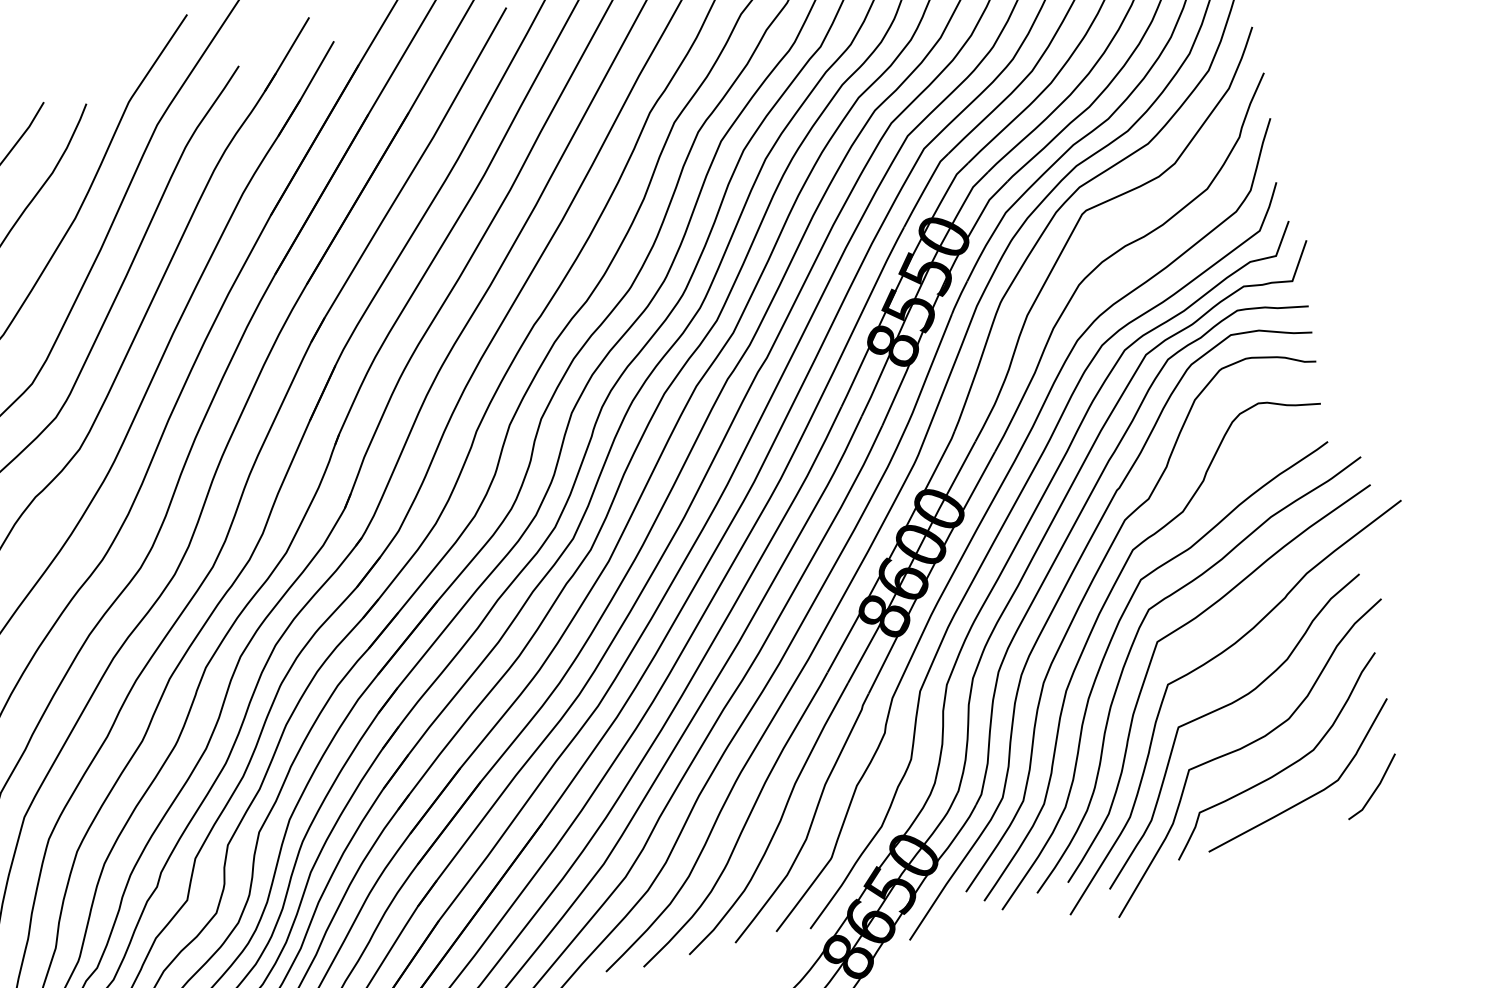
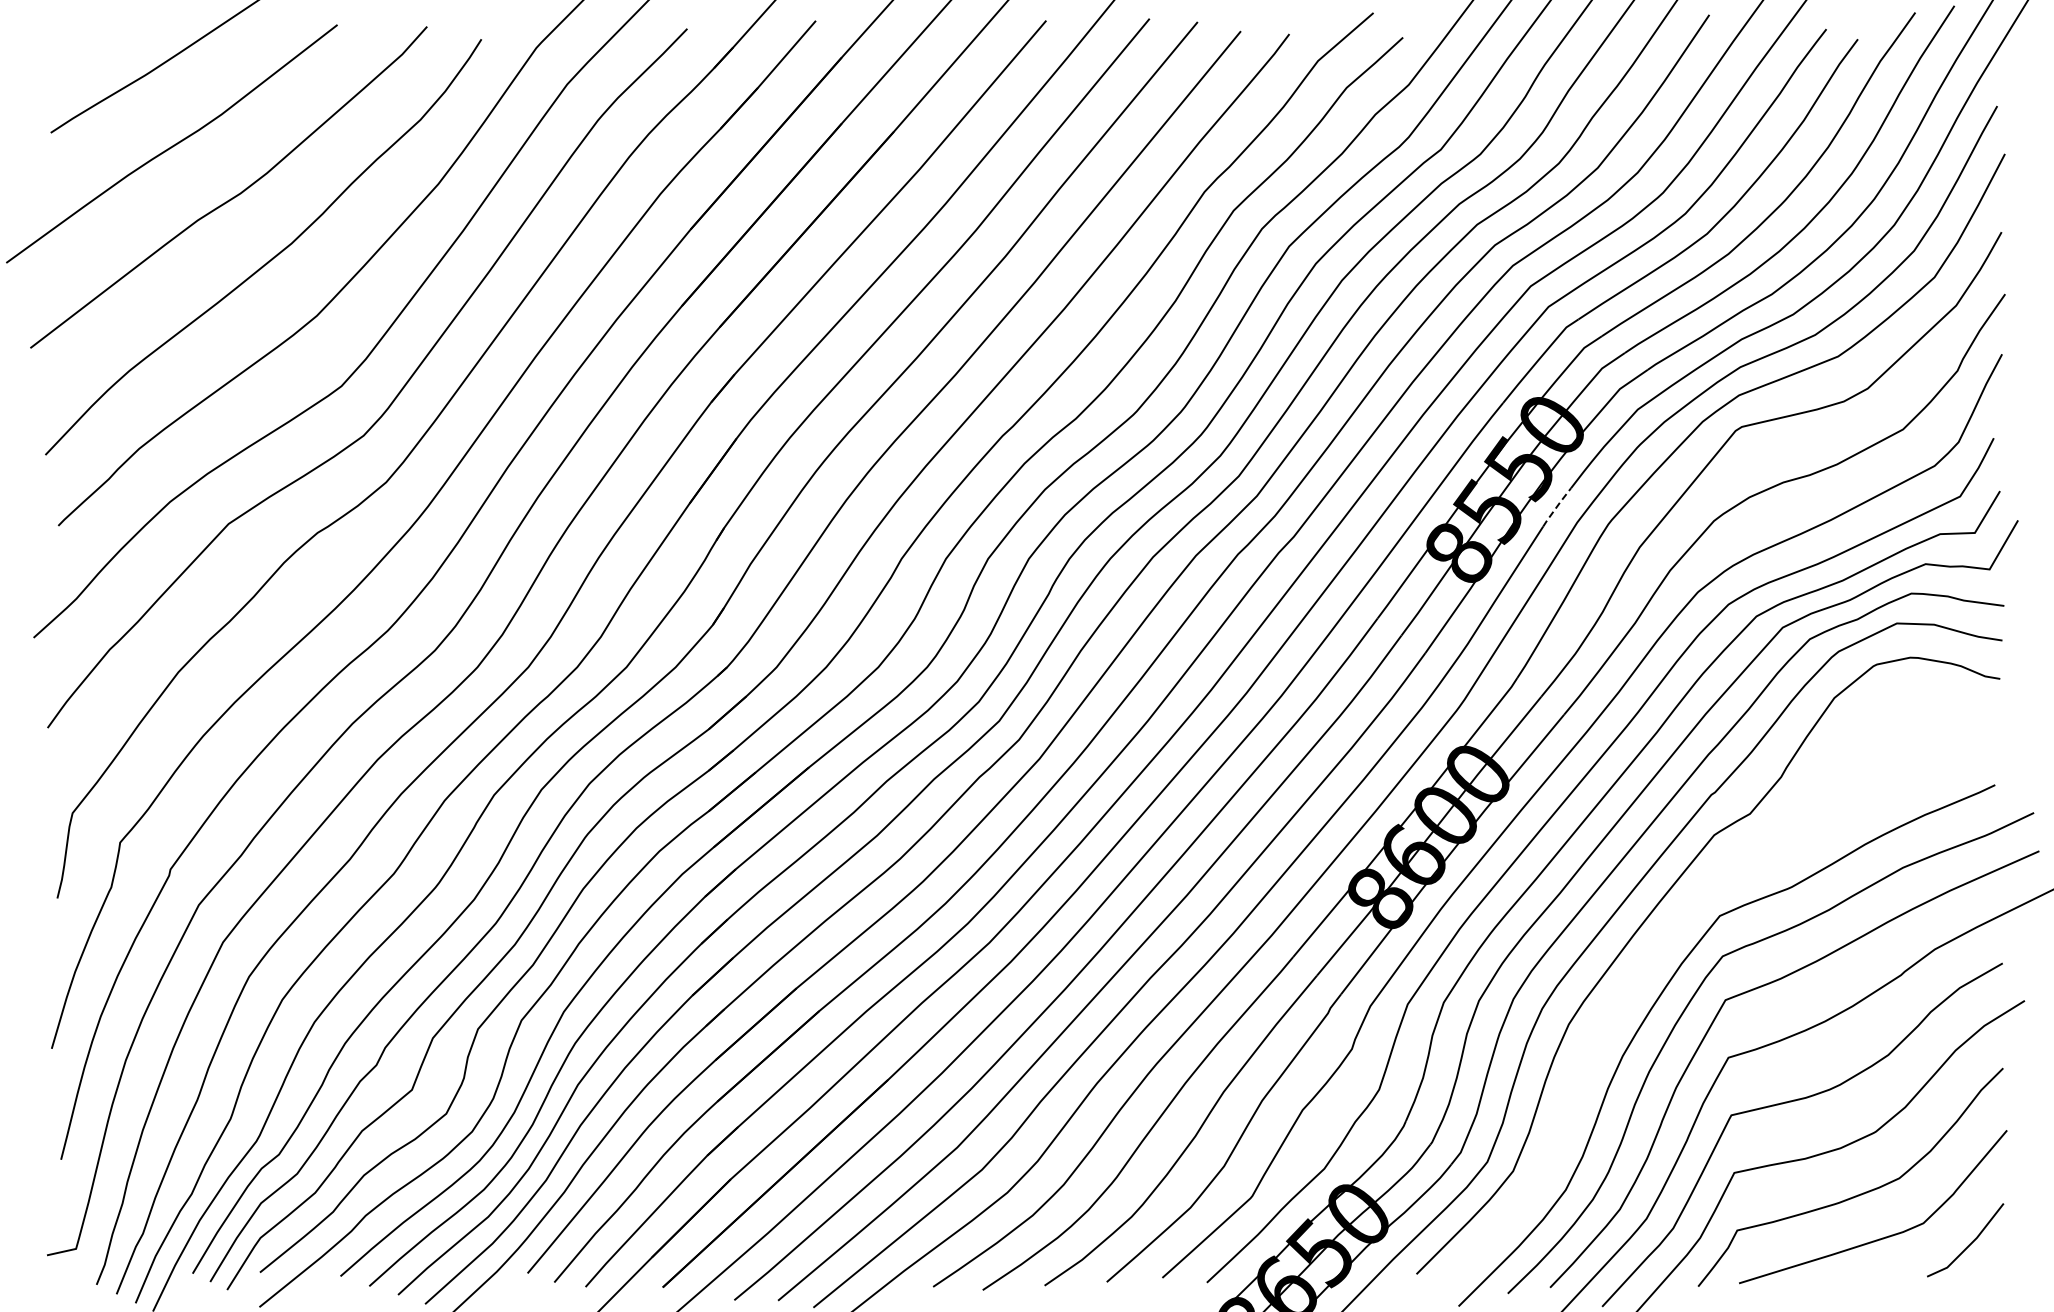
line: (959, 297) -> (1556, 507), solid -> dashed
curve: (1096, 623) -> (1651, 960), removed

